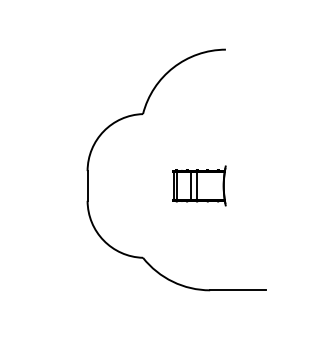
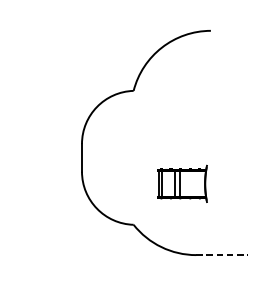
part: (199, 185) -> (182, 183), moved
line: (238, 290) -> (222, 255), solid -> dashed

